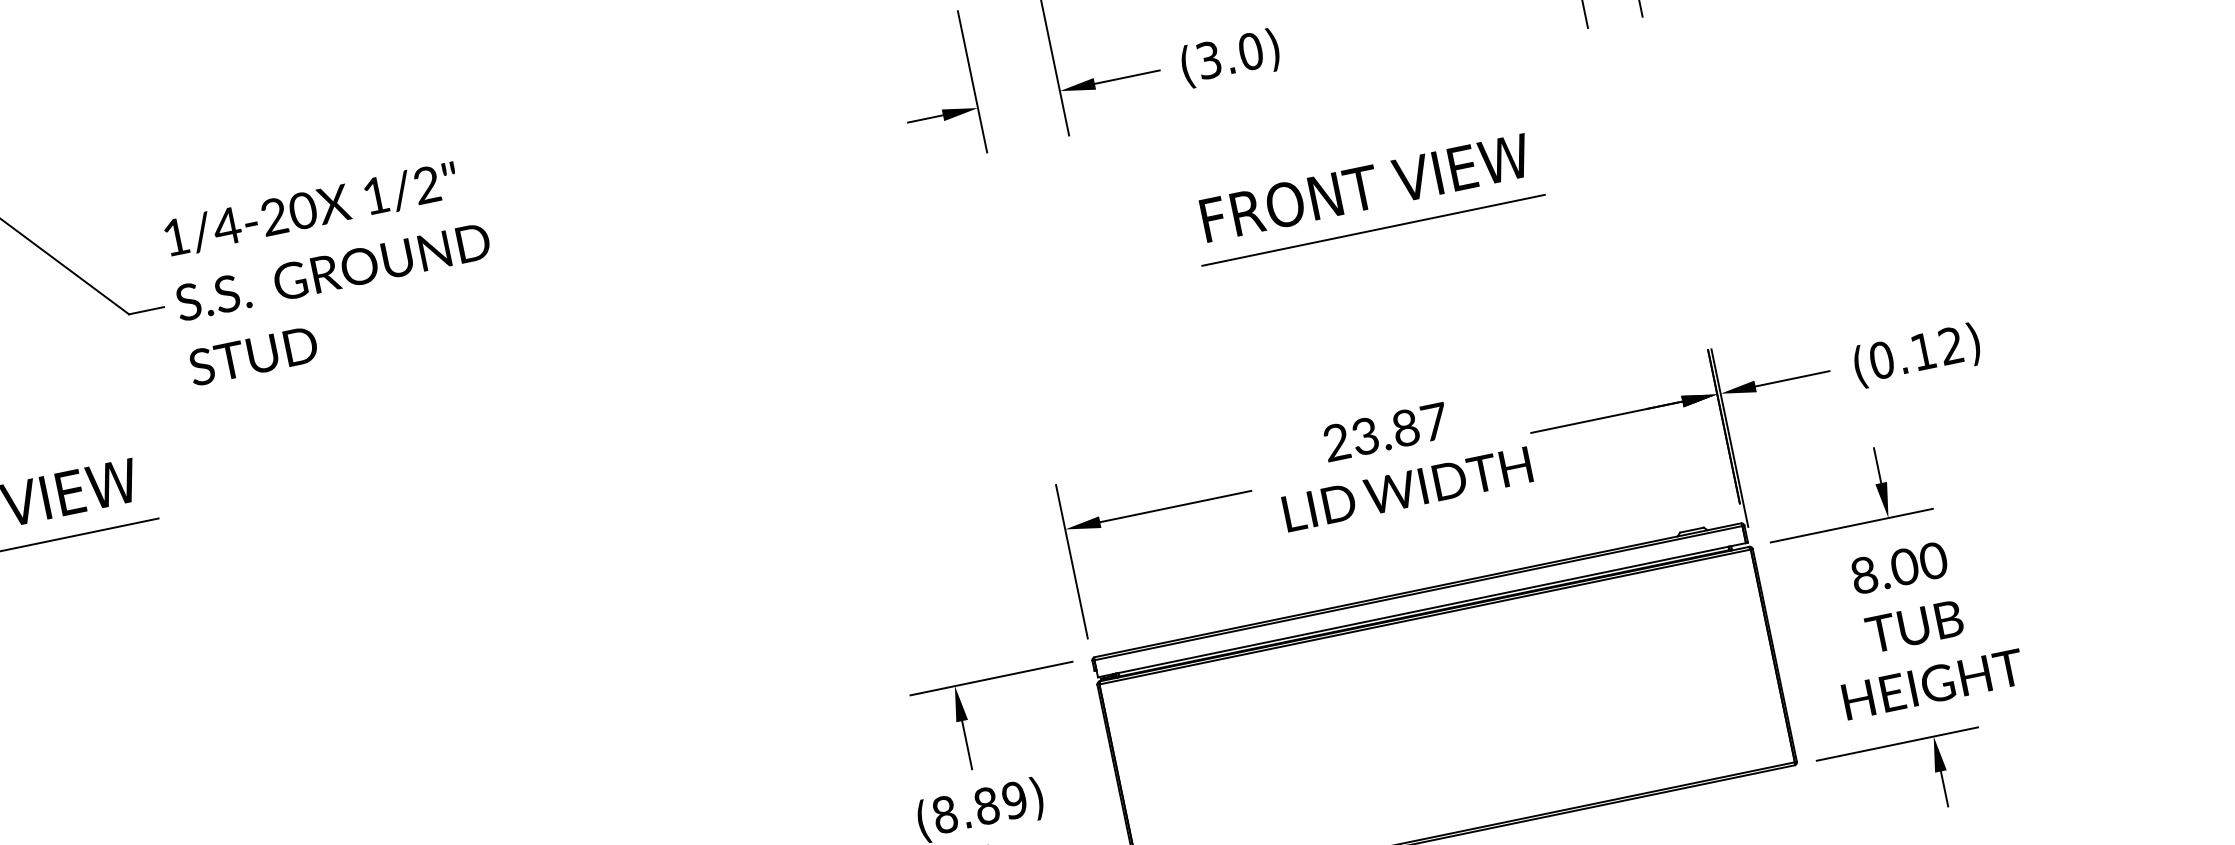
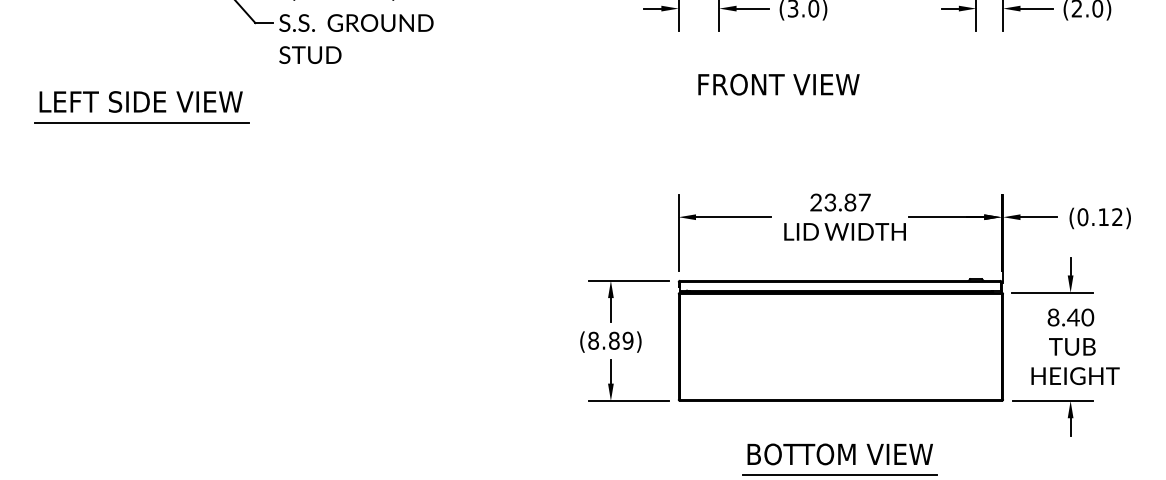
text: (1364, 187) -> (778, 84), moved
line: (1373, 230) -> (854, 105), removed
text: (1902, 567) -> (1072, 317), 8.00 -> 8.40

